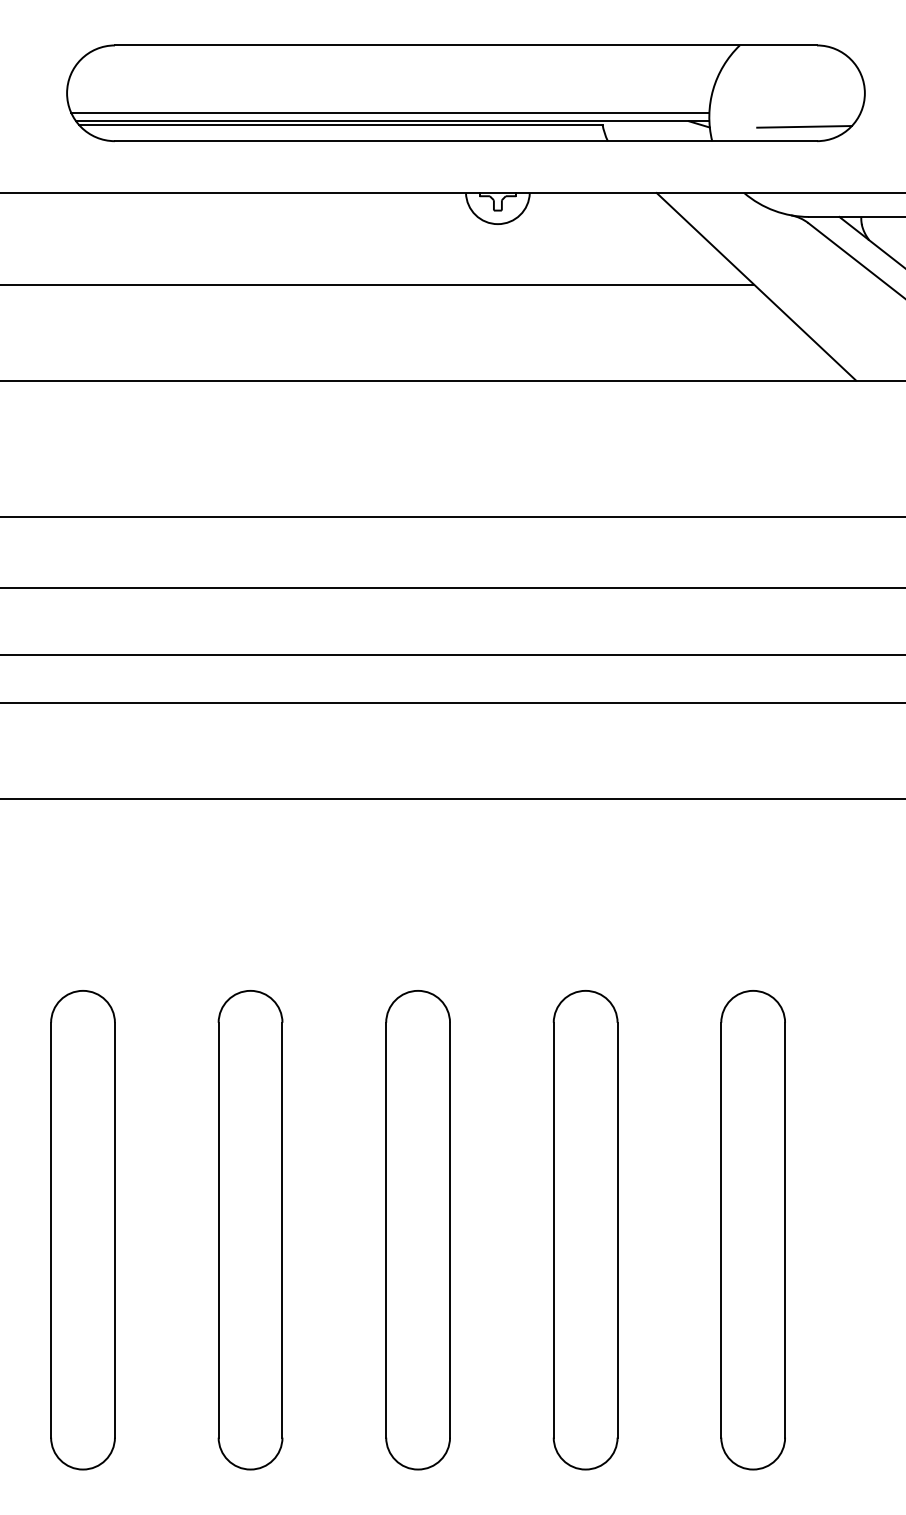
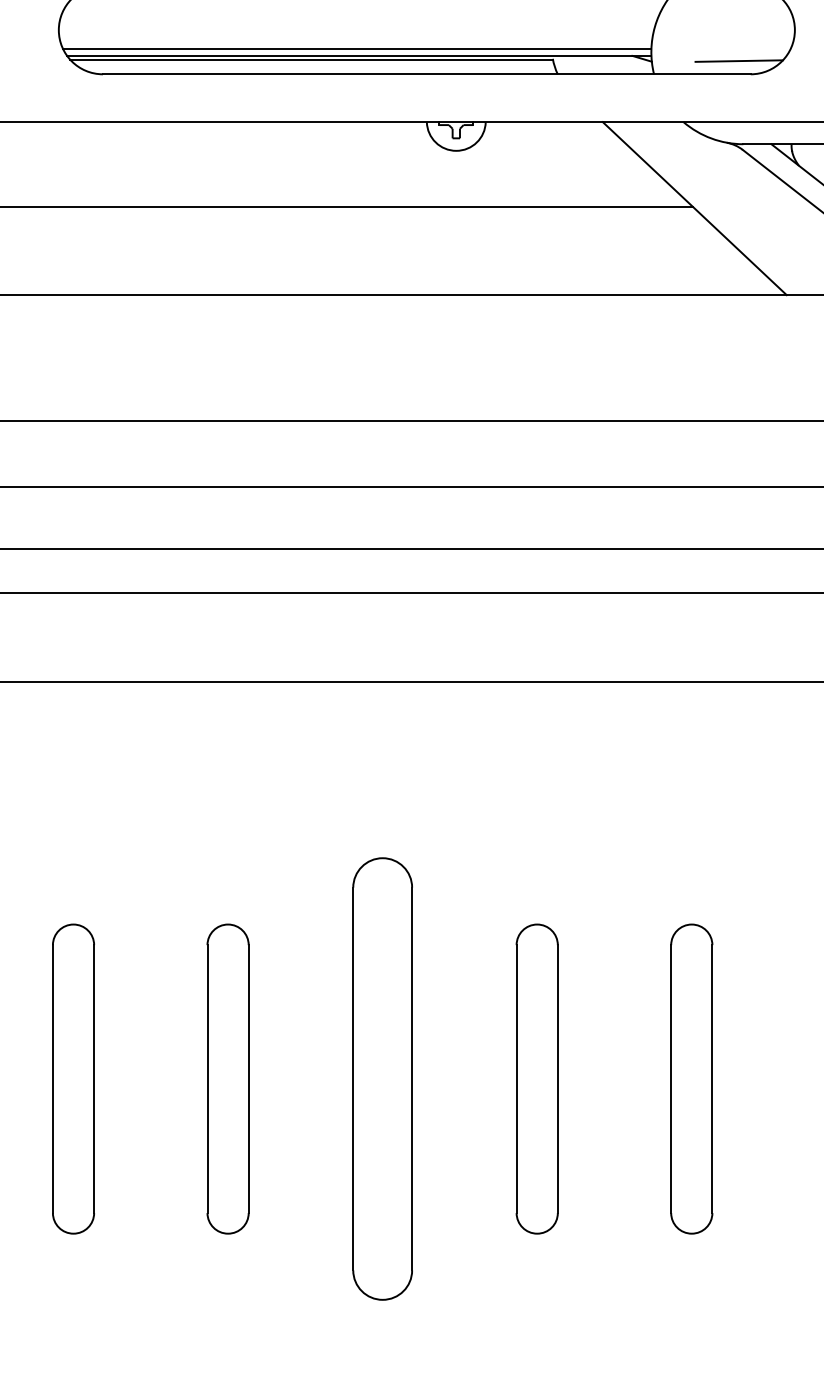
part: (82, 1230) -> (73, 1079), size x0.7
part: (250, 1230) -> (228, 1079), size x0.7
part: (585, 1230) -> (537, 1079), size x0.7
part: (752, 1230) -> (691, 1079), size x0.7

